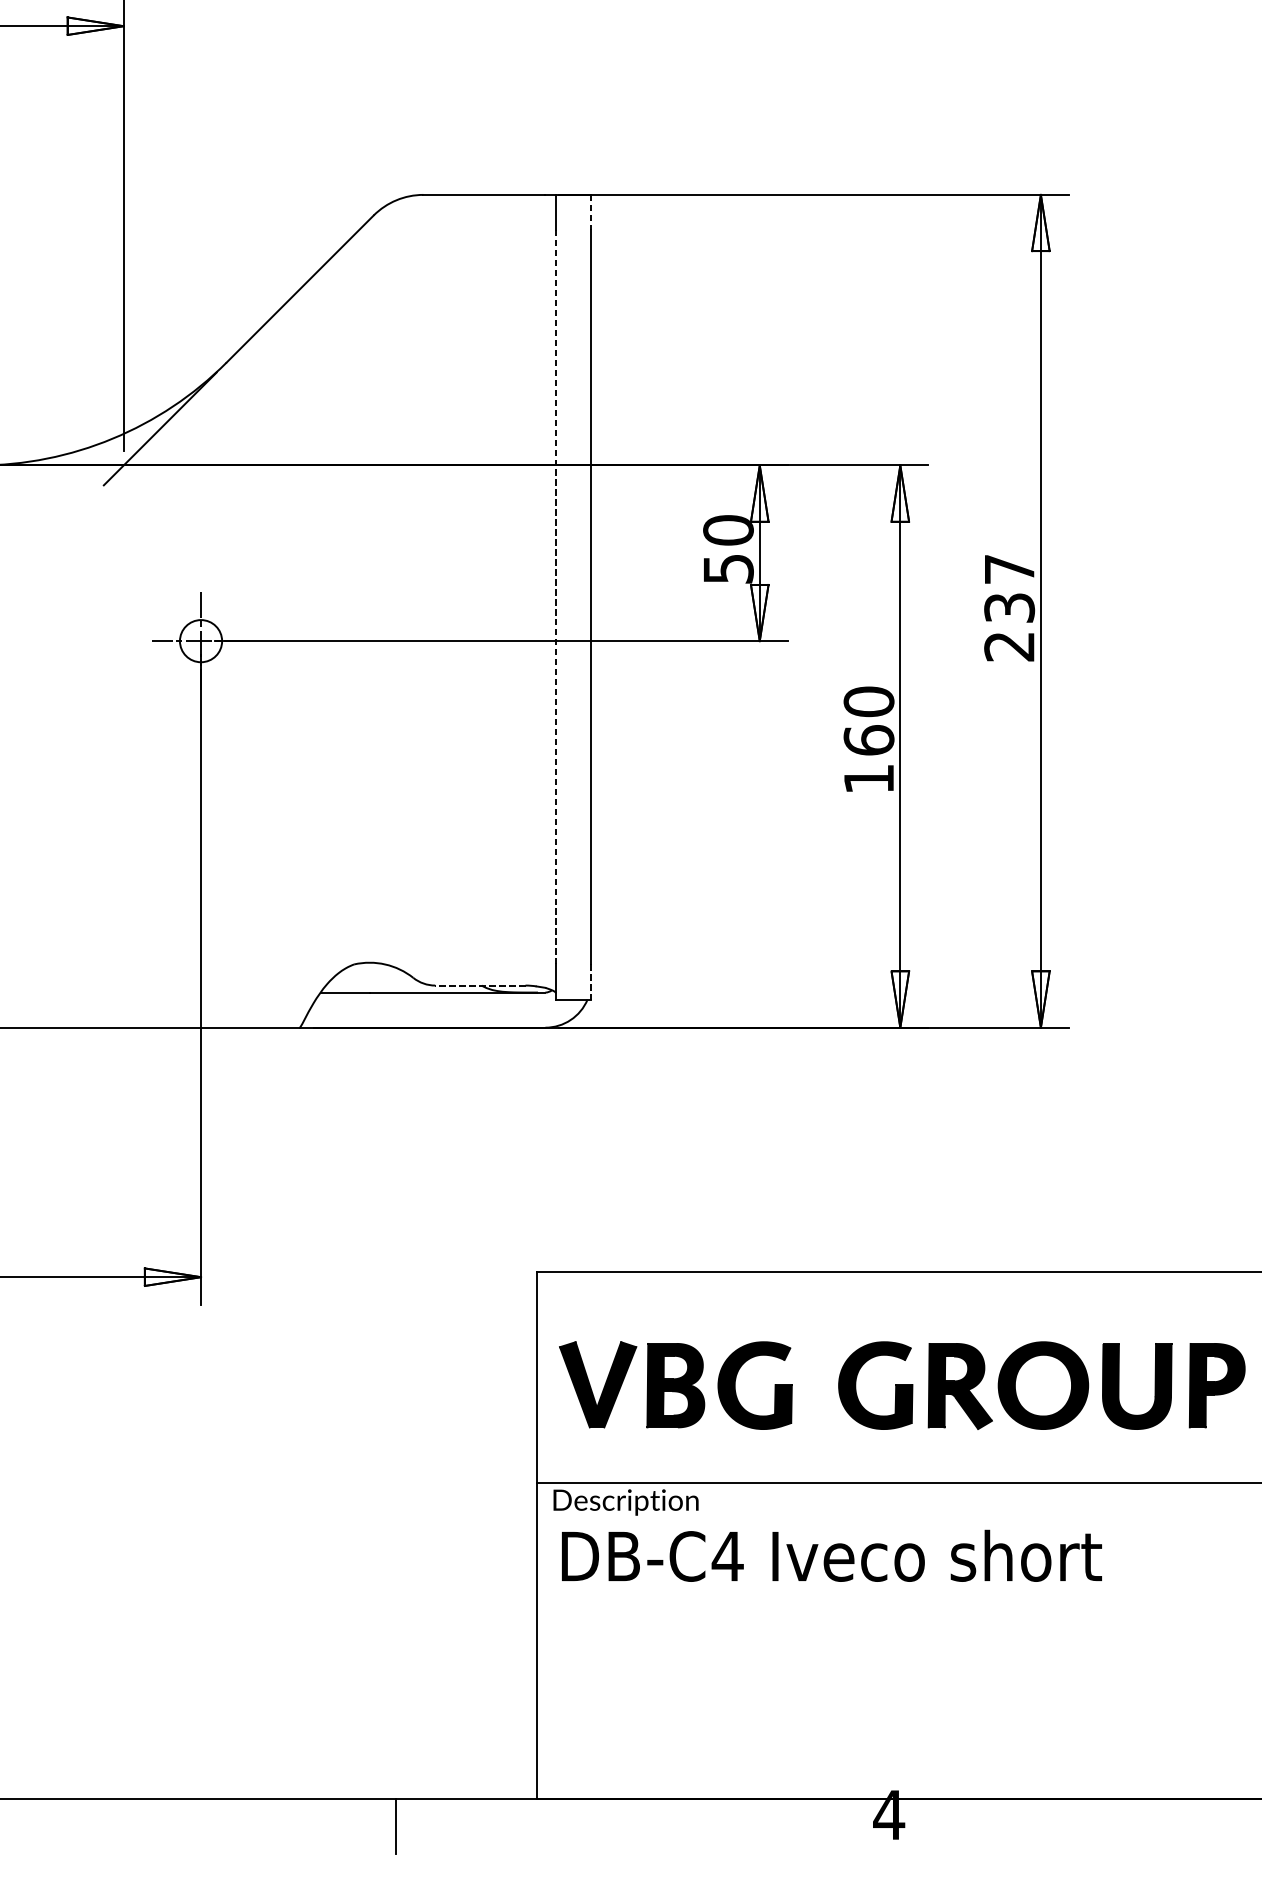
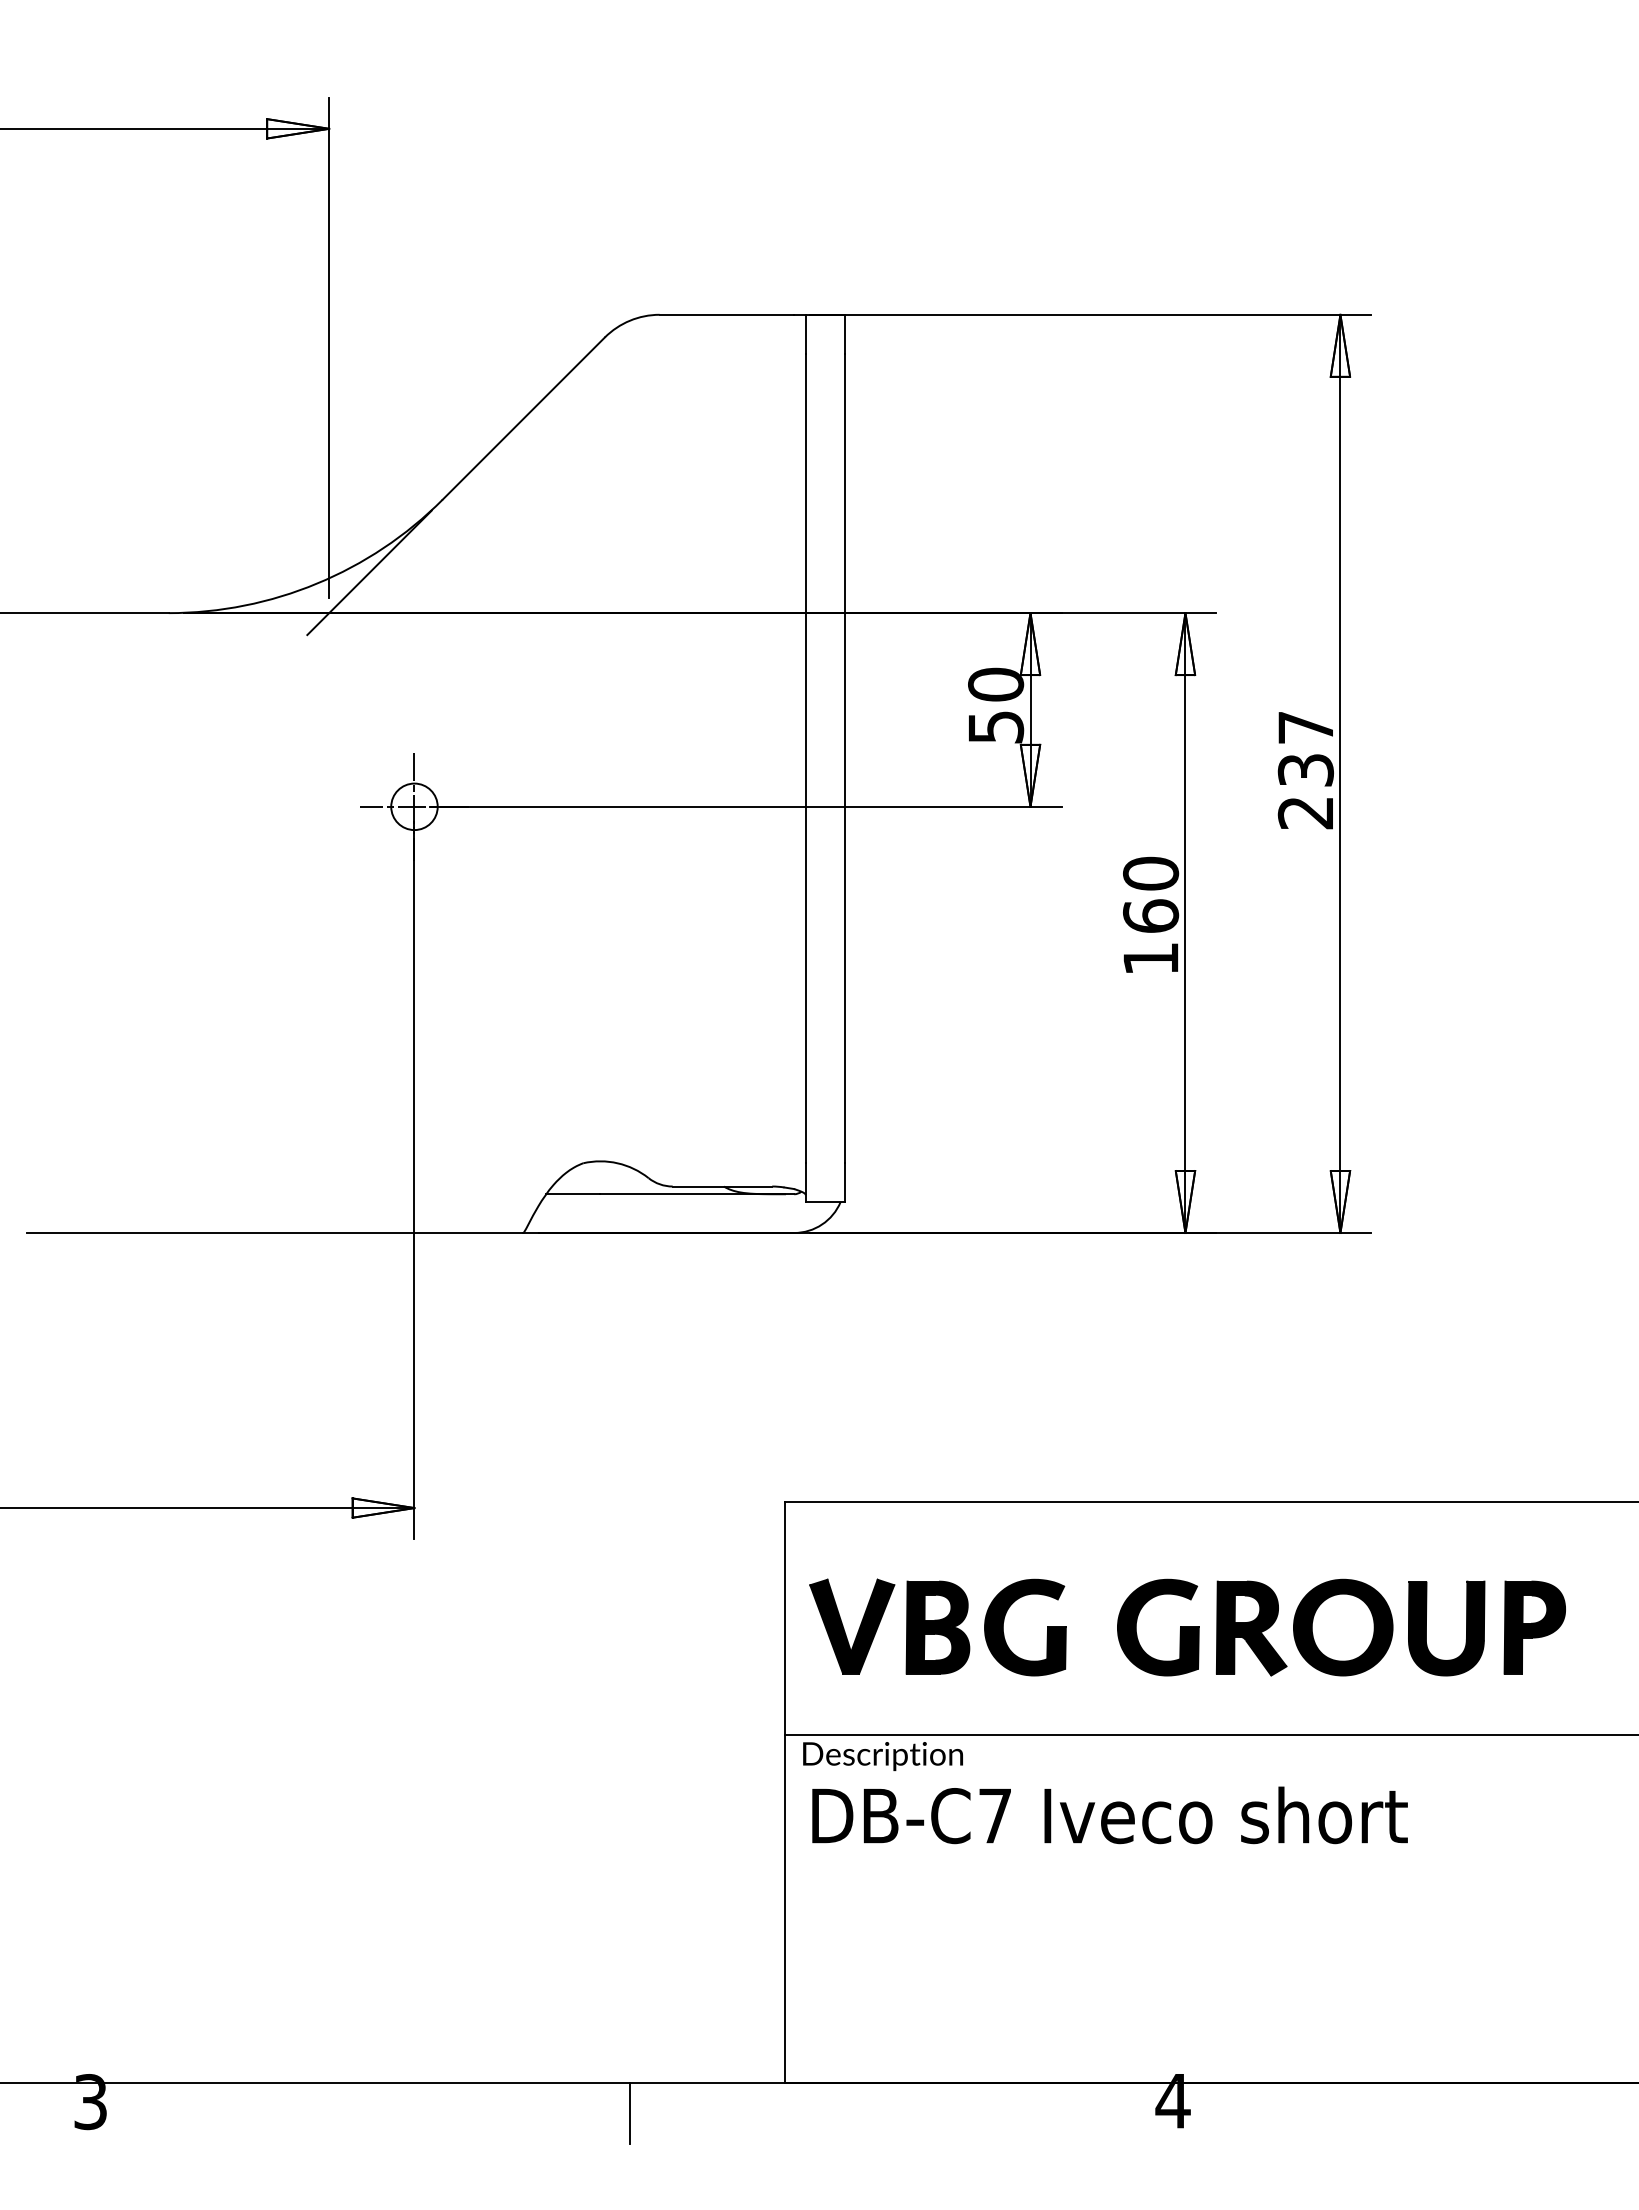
line: (591, 212) -> (844, 334), dashed -> solid
line: (555, 597) -> (805, 758), dashed -> solid
line: (591, 982) -> (844, 1183), dashed -> solid
line: (480, 985) -> (722, 1186), dashed -> solid
text: (727, 1556) -> (994, 1815), DB-C4 -> DB-C7

